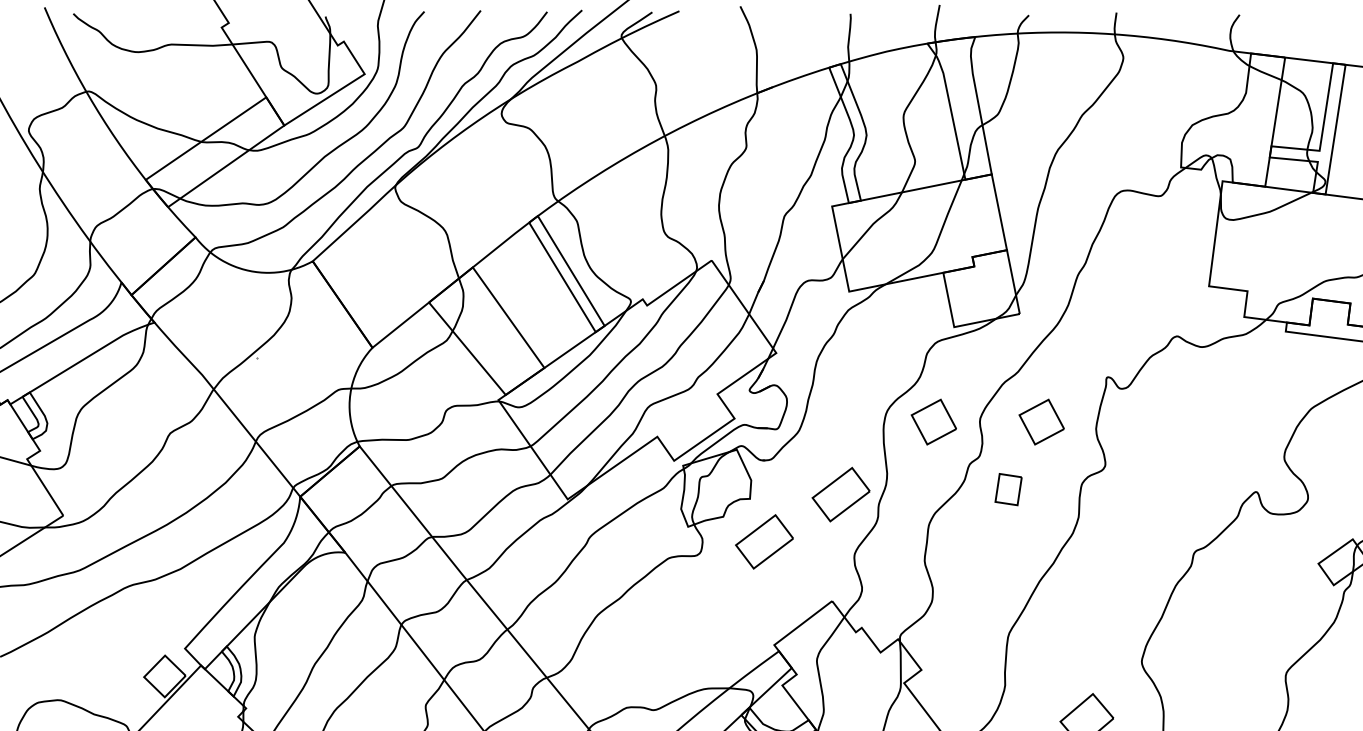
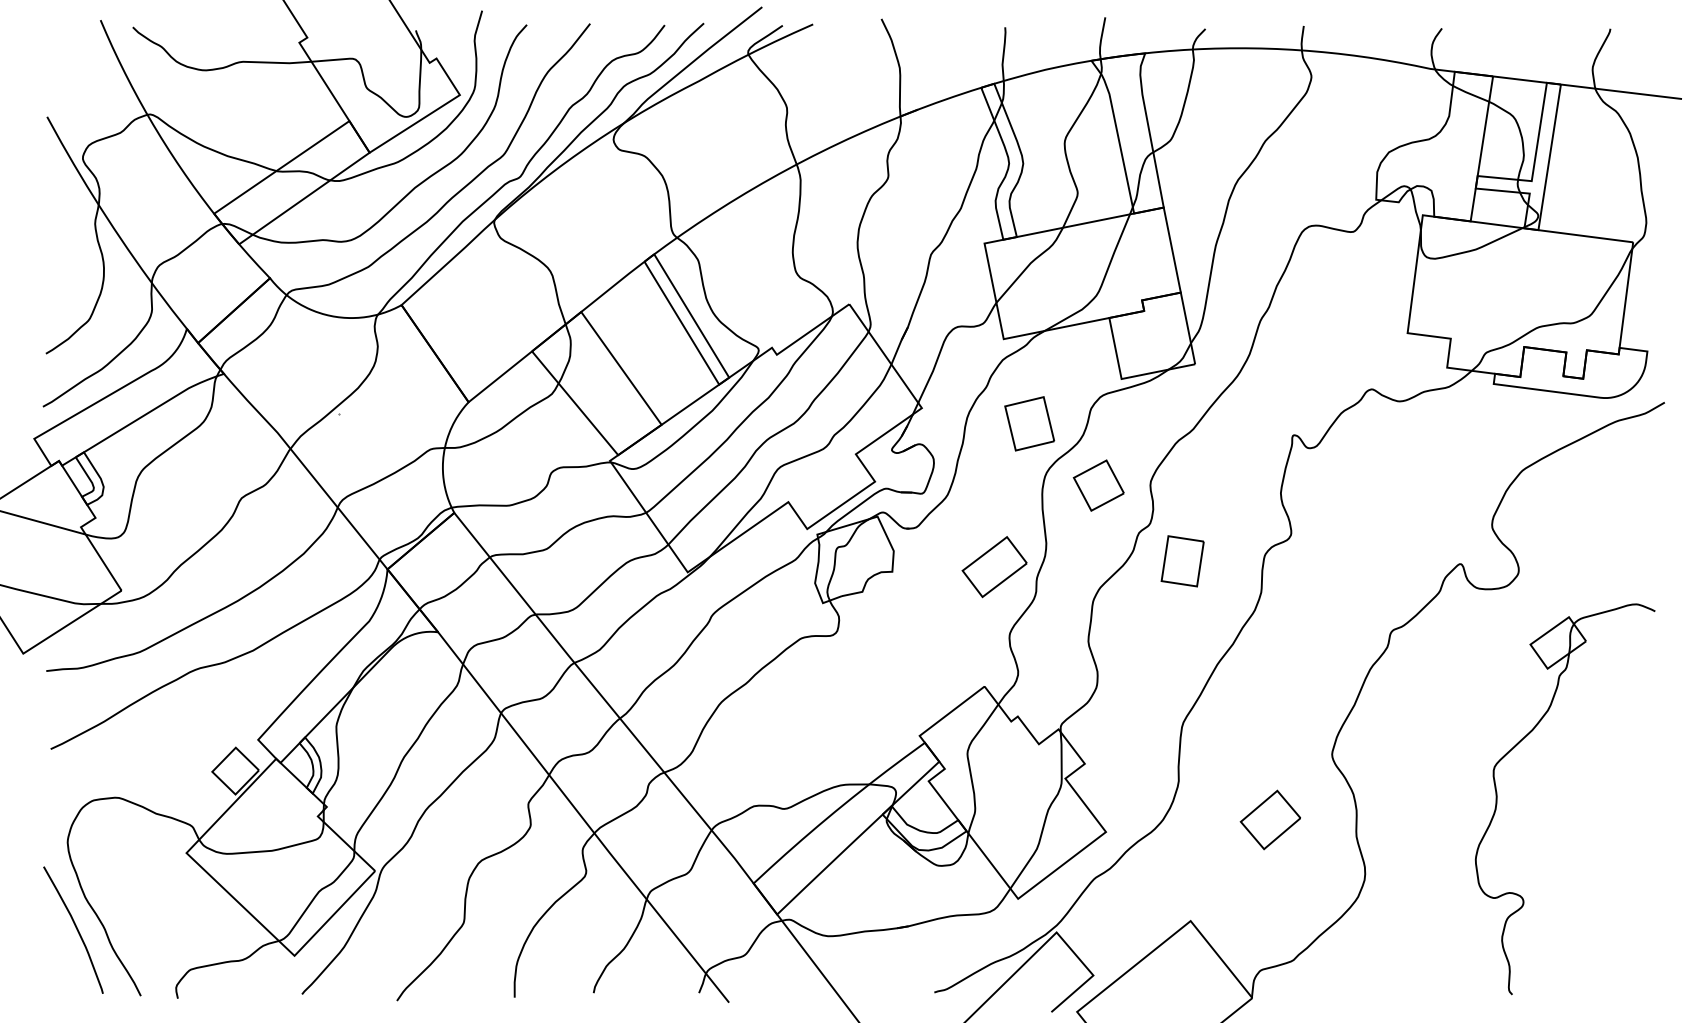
part: (872, 366) -> (1029, 423), added
part: (1041, 422) -> (1219, 485), removed
part: (1008, 489) -> (1182, 561), size x1.43
part: (764, 542) -> (908, 620), removed

